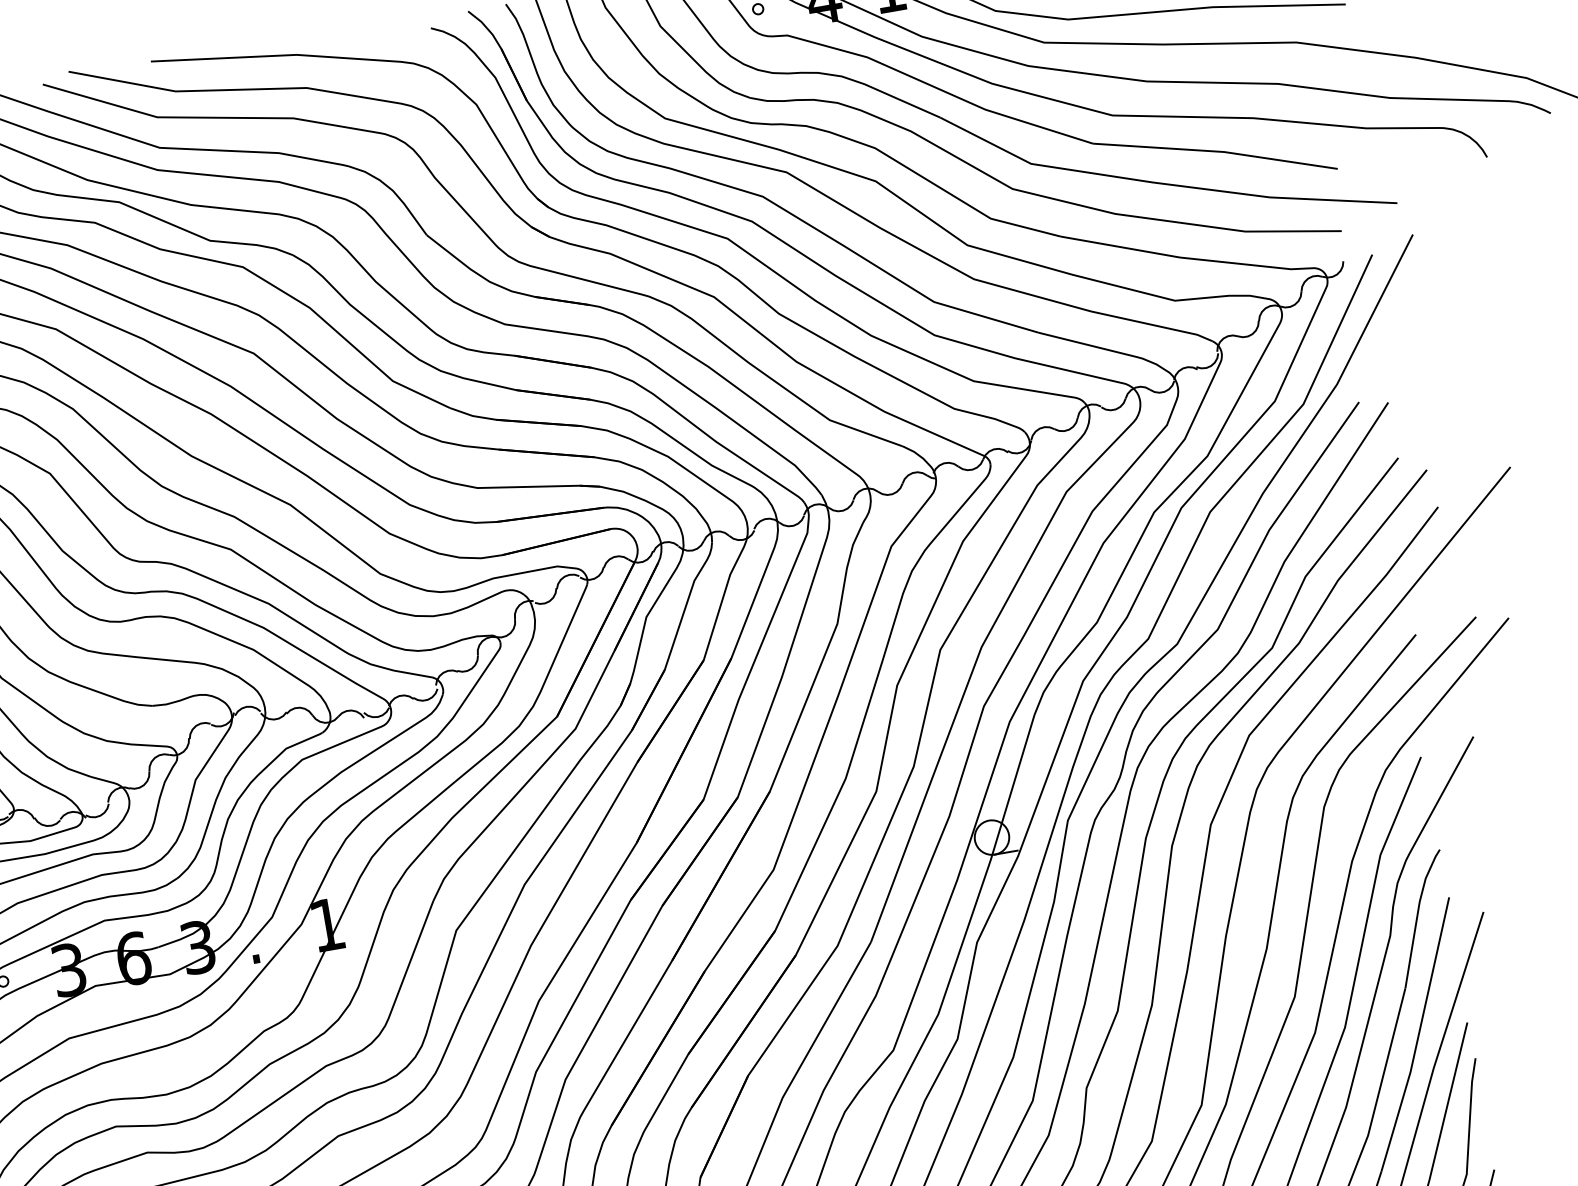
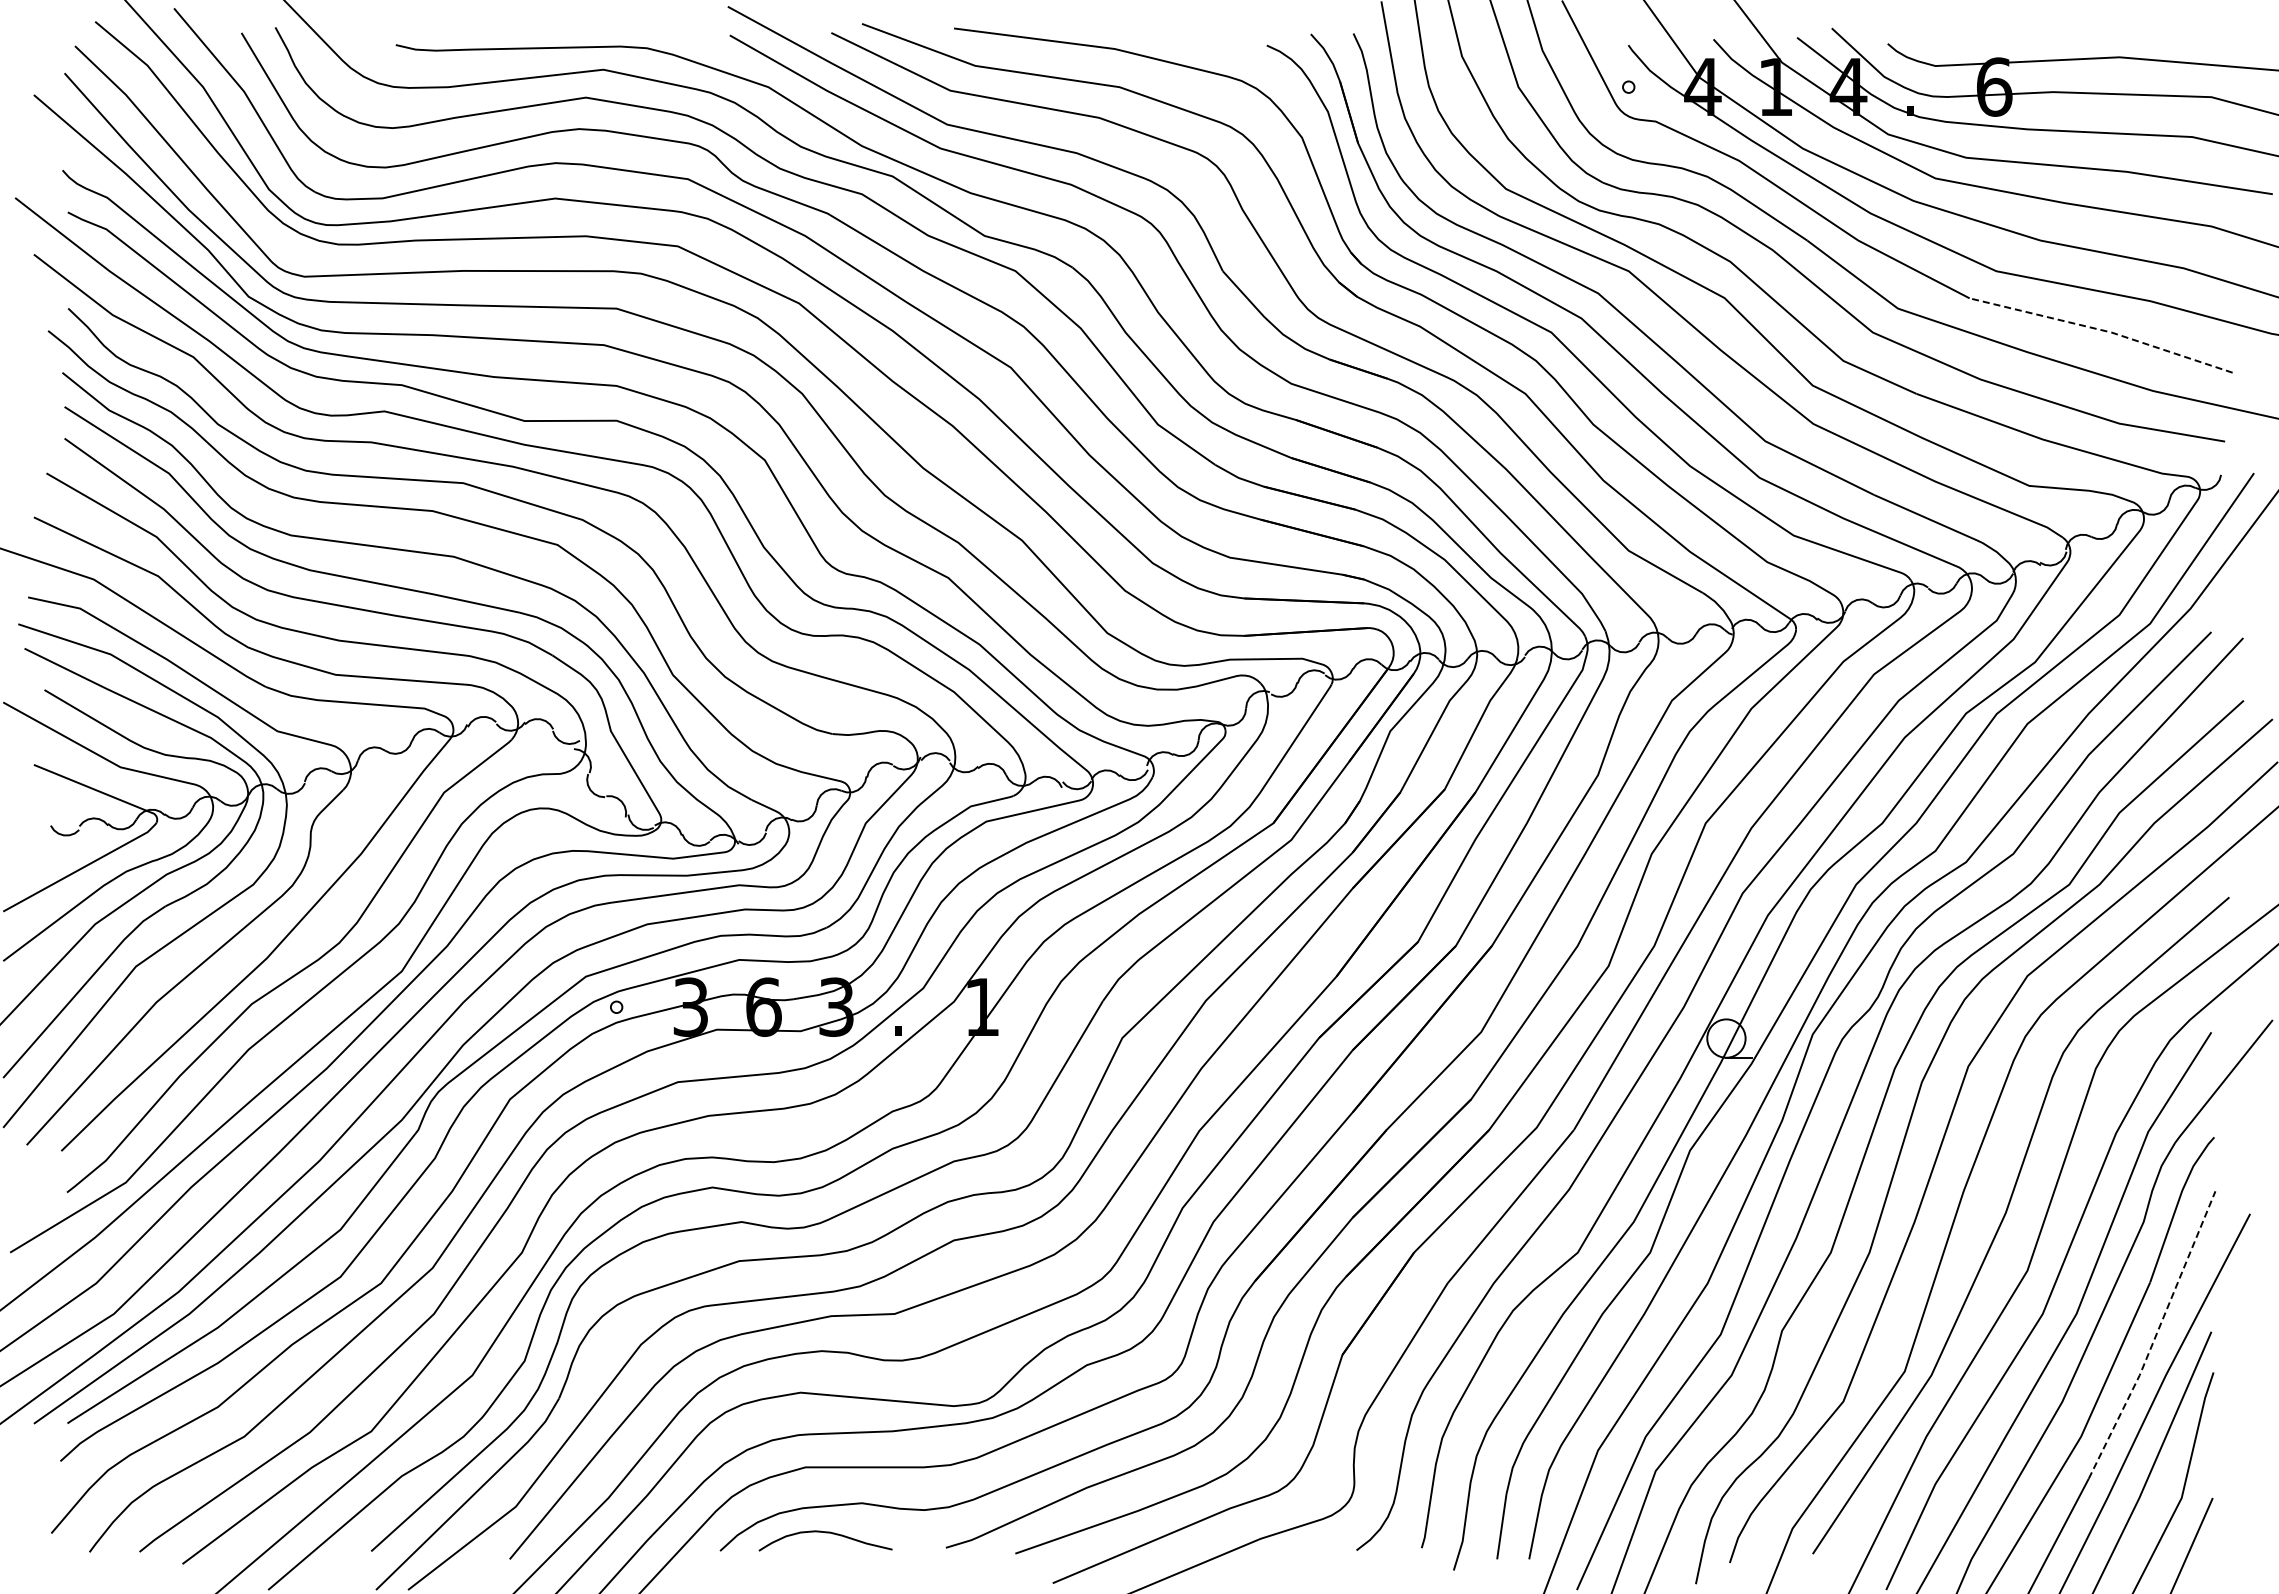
line: (1215, 151) -> (2102, 330), solid -> dashed
line: (1418, 1035) -> (2155, 1336), solid -> dashed

